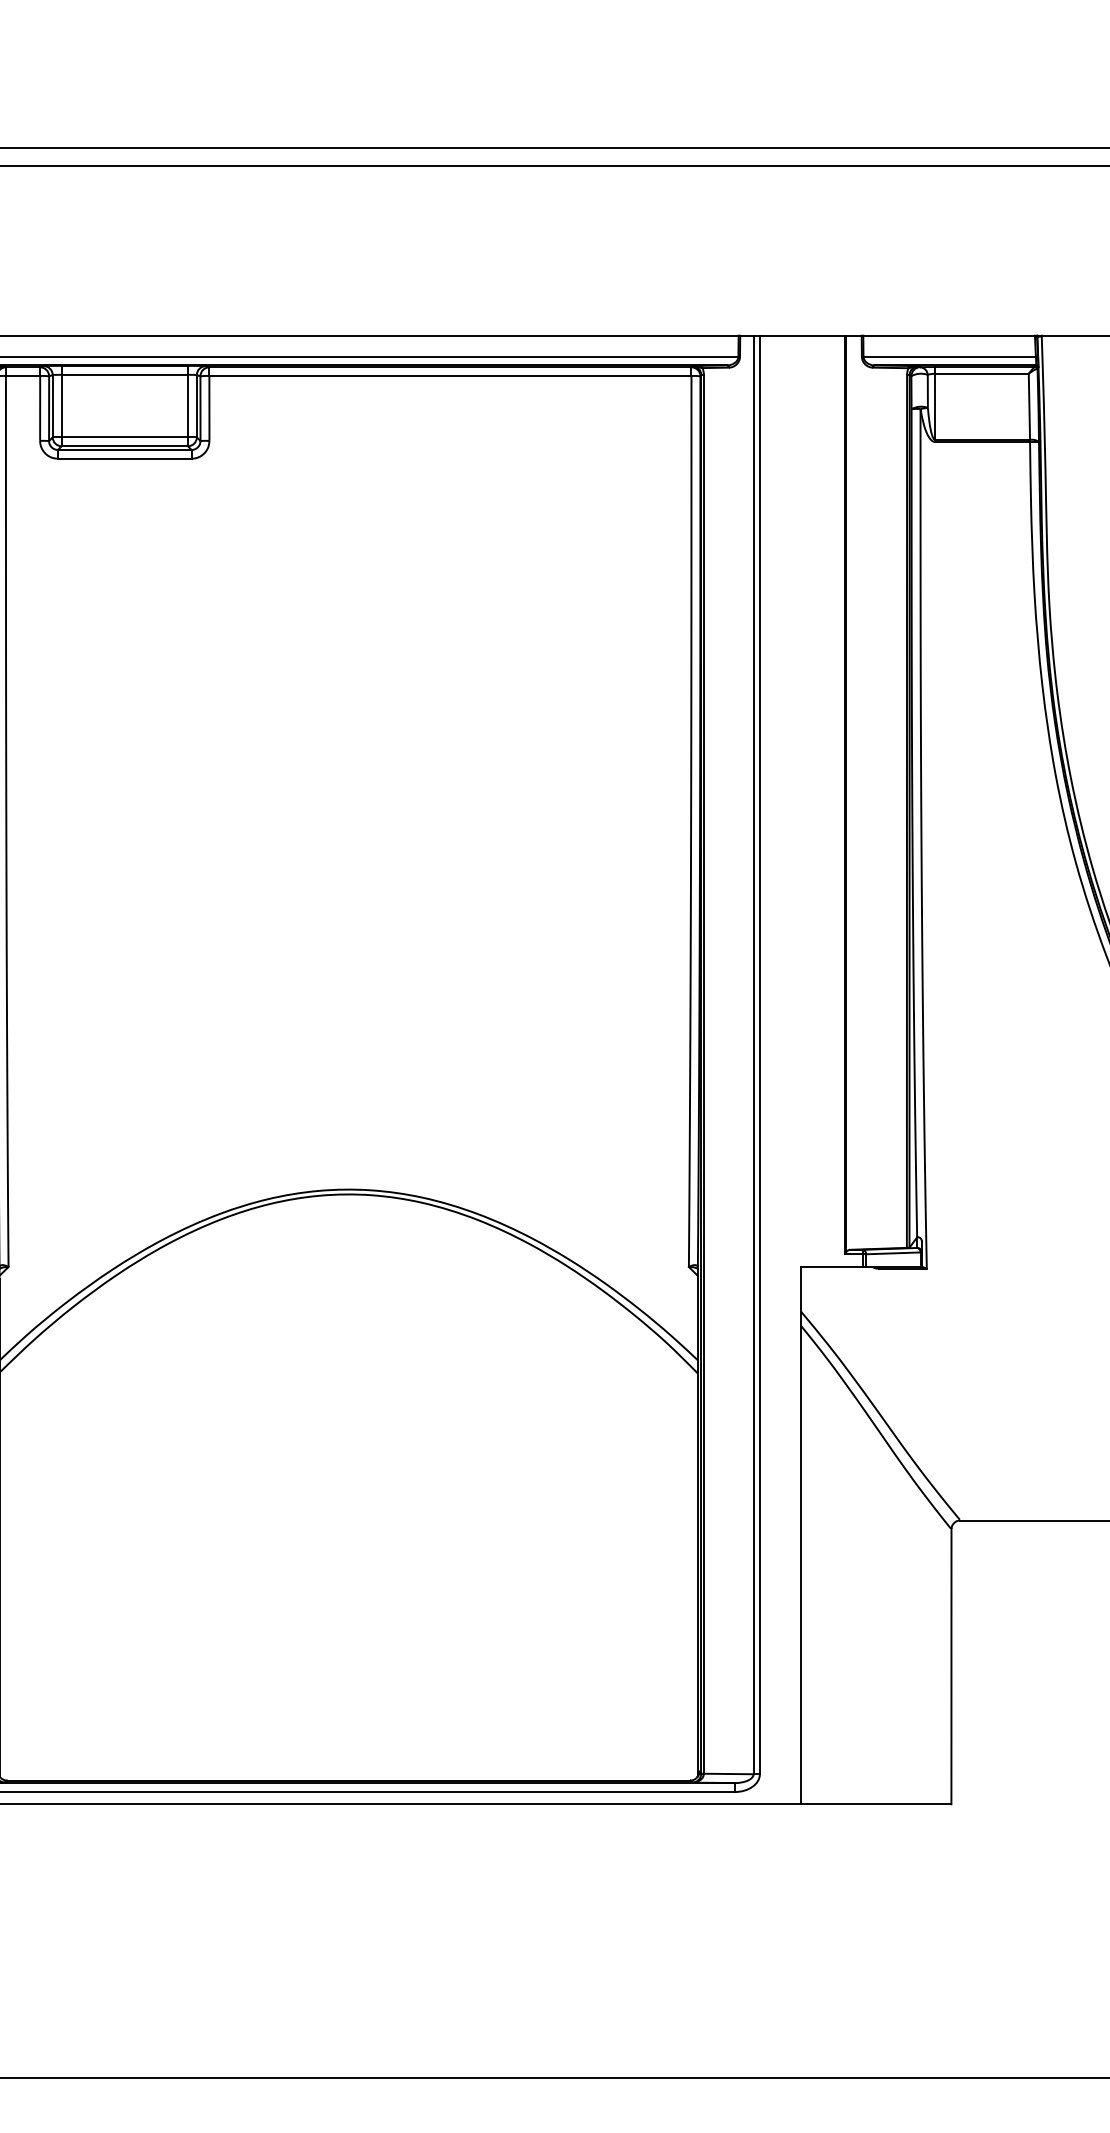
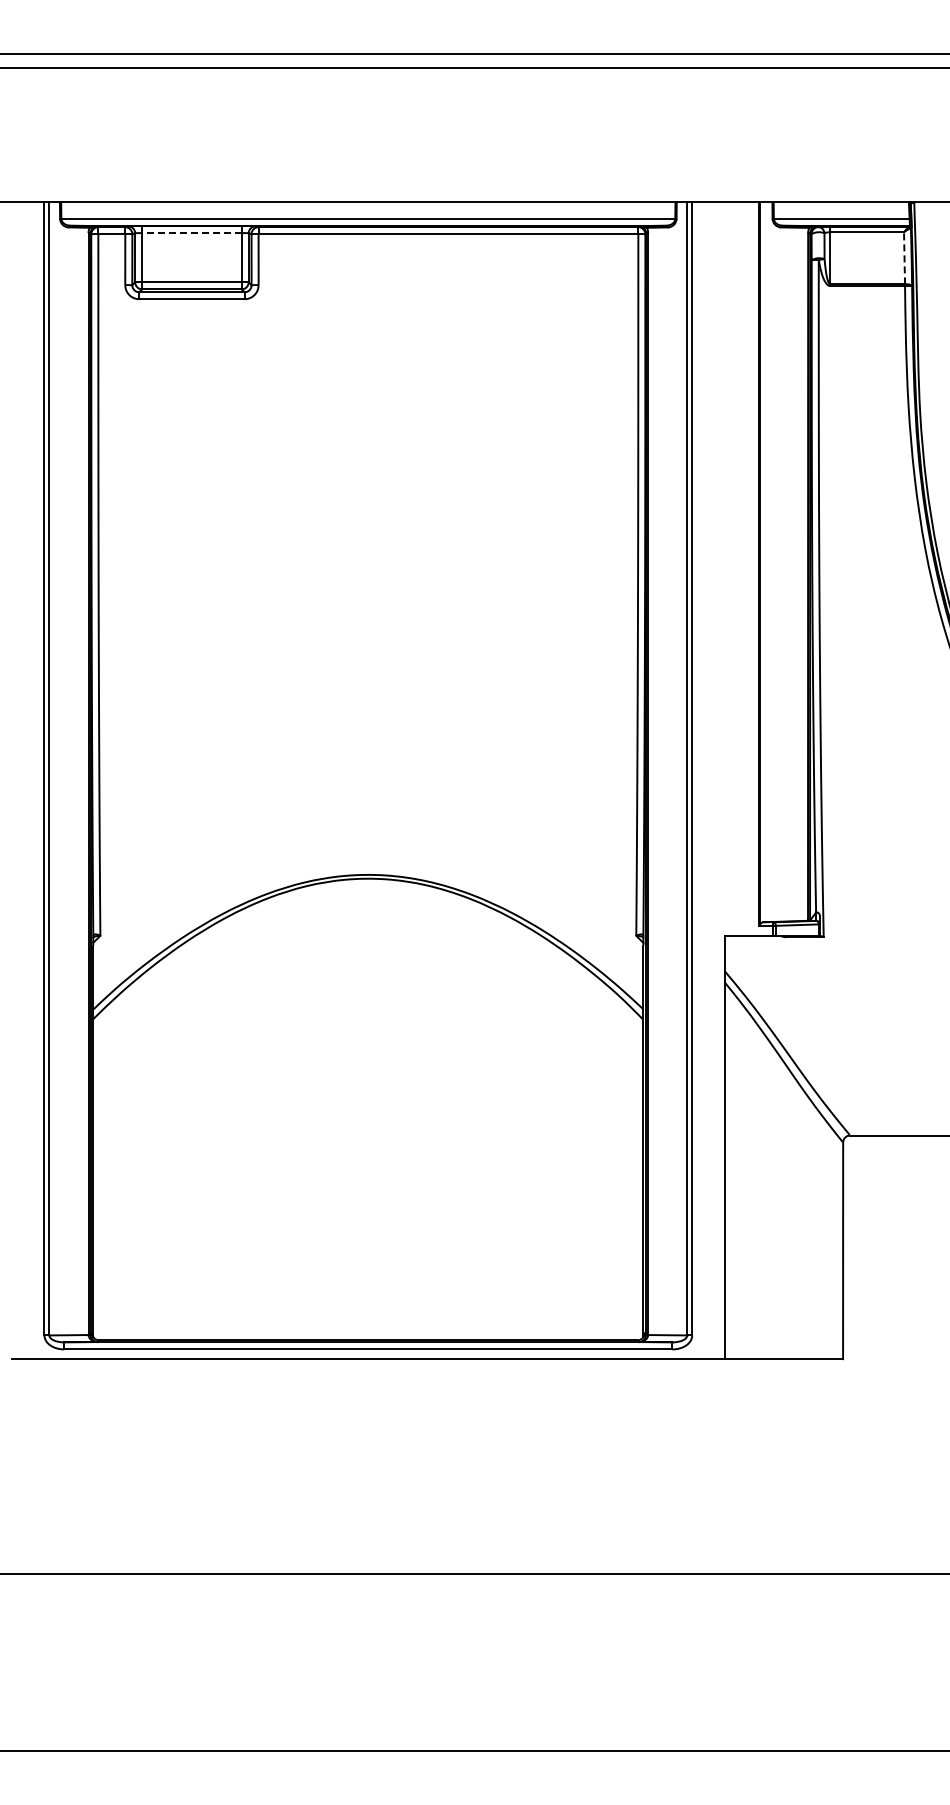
line: (124, 375) -> (191, 233), solid -> dashed
line: (1029, 405) -> (904, 257), solid -> dashed

